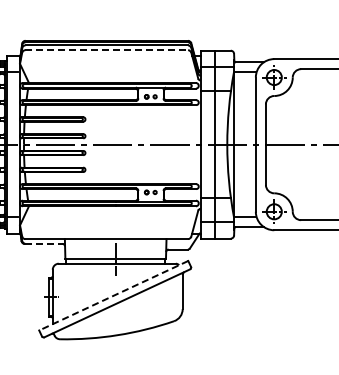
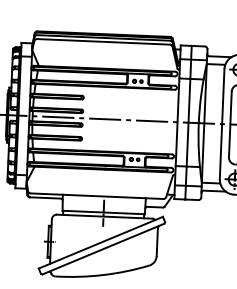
line: (107, 50) -> (104, 42), dashed -> solid
line: (43, 243) -> (45, 197), dashed -> solid
line: (113, 295) -> (100, 242), dashed -> solid

